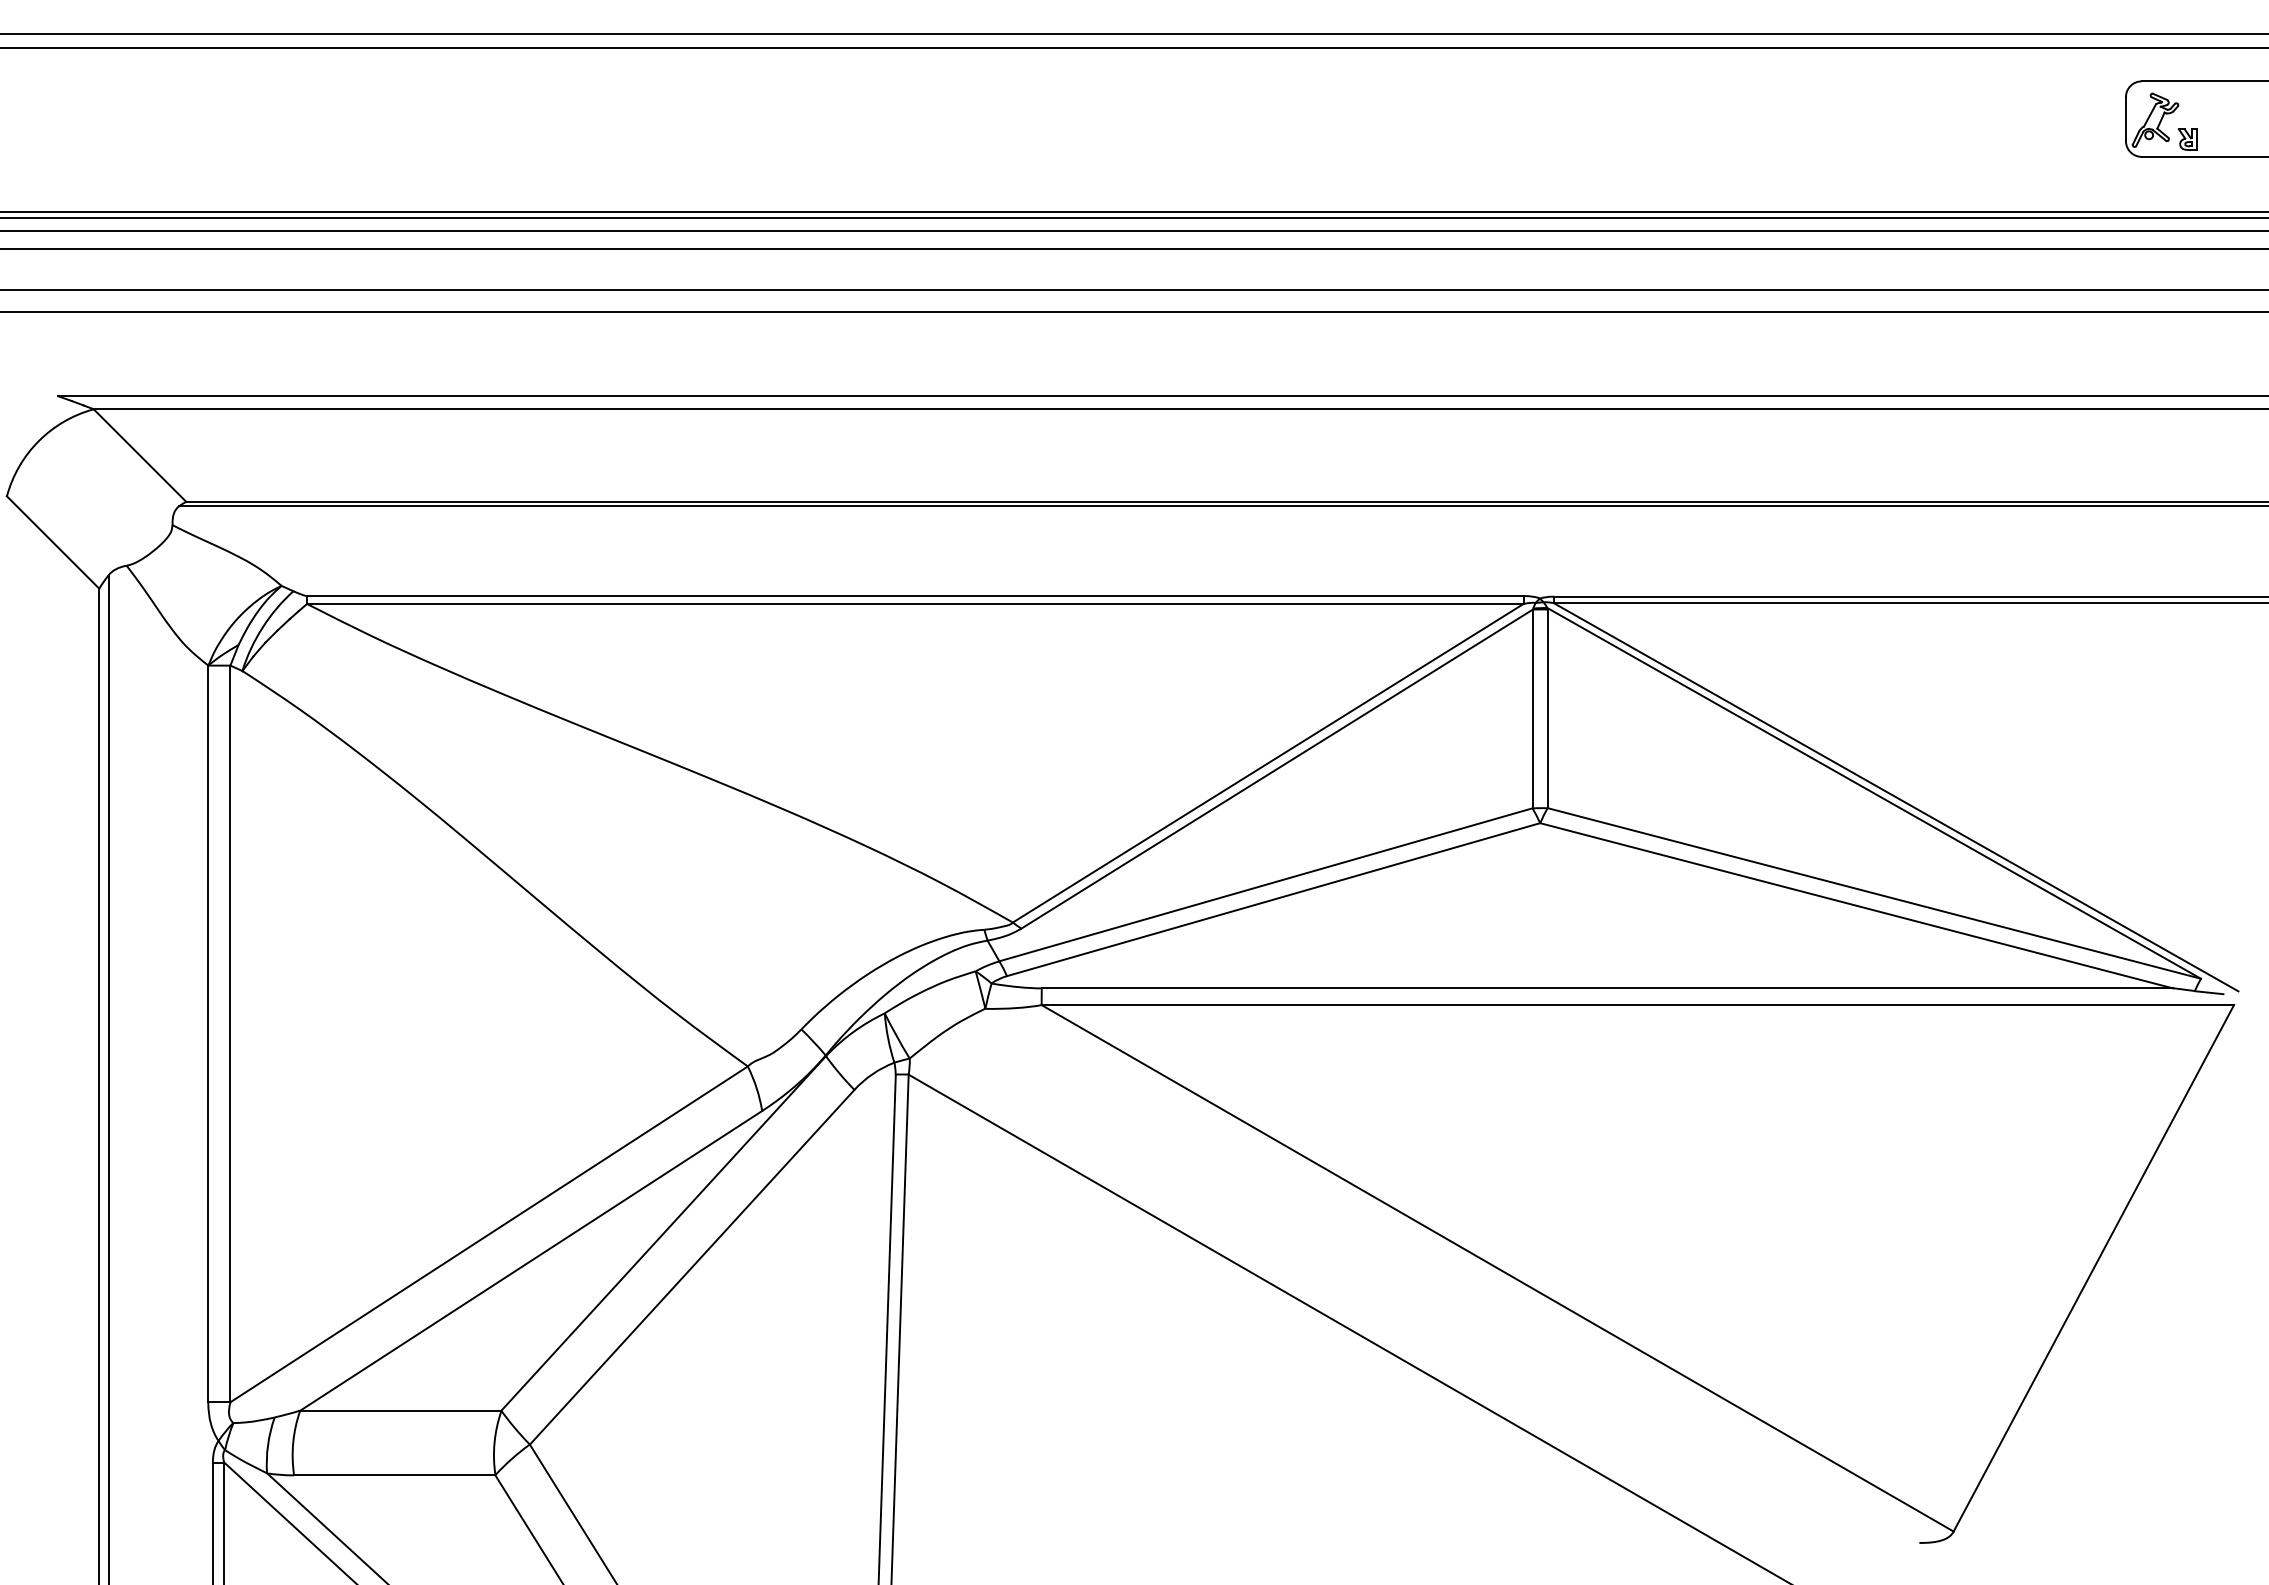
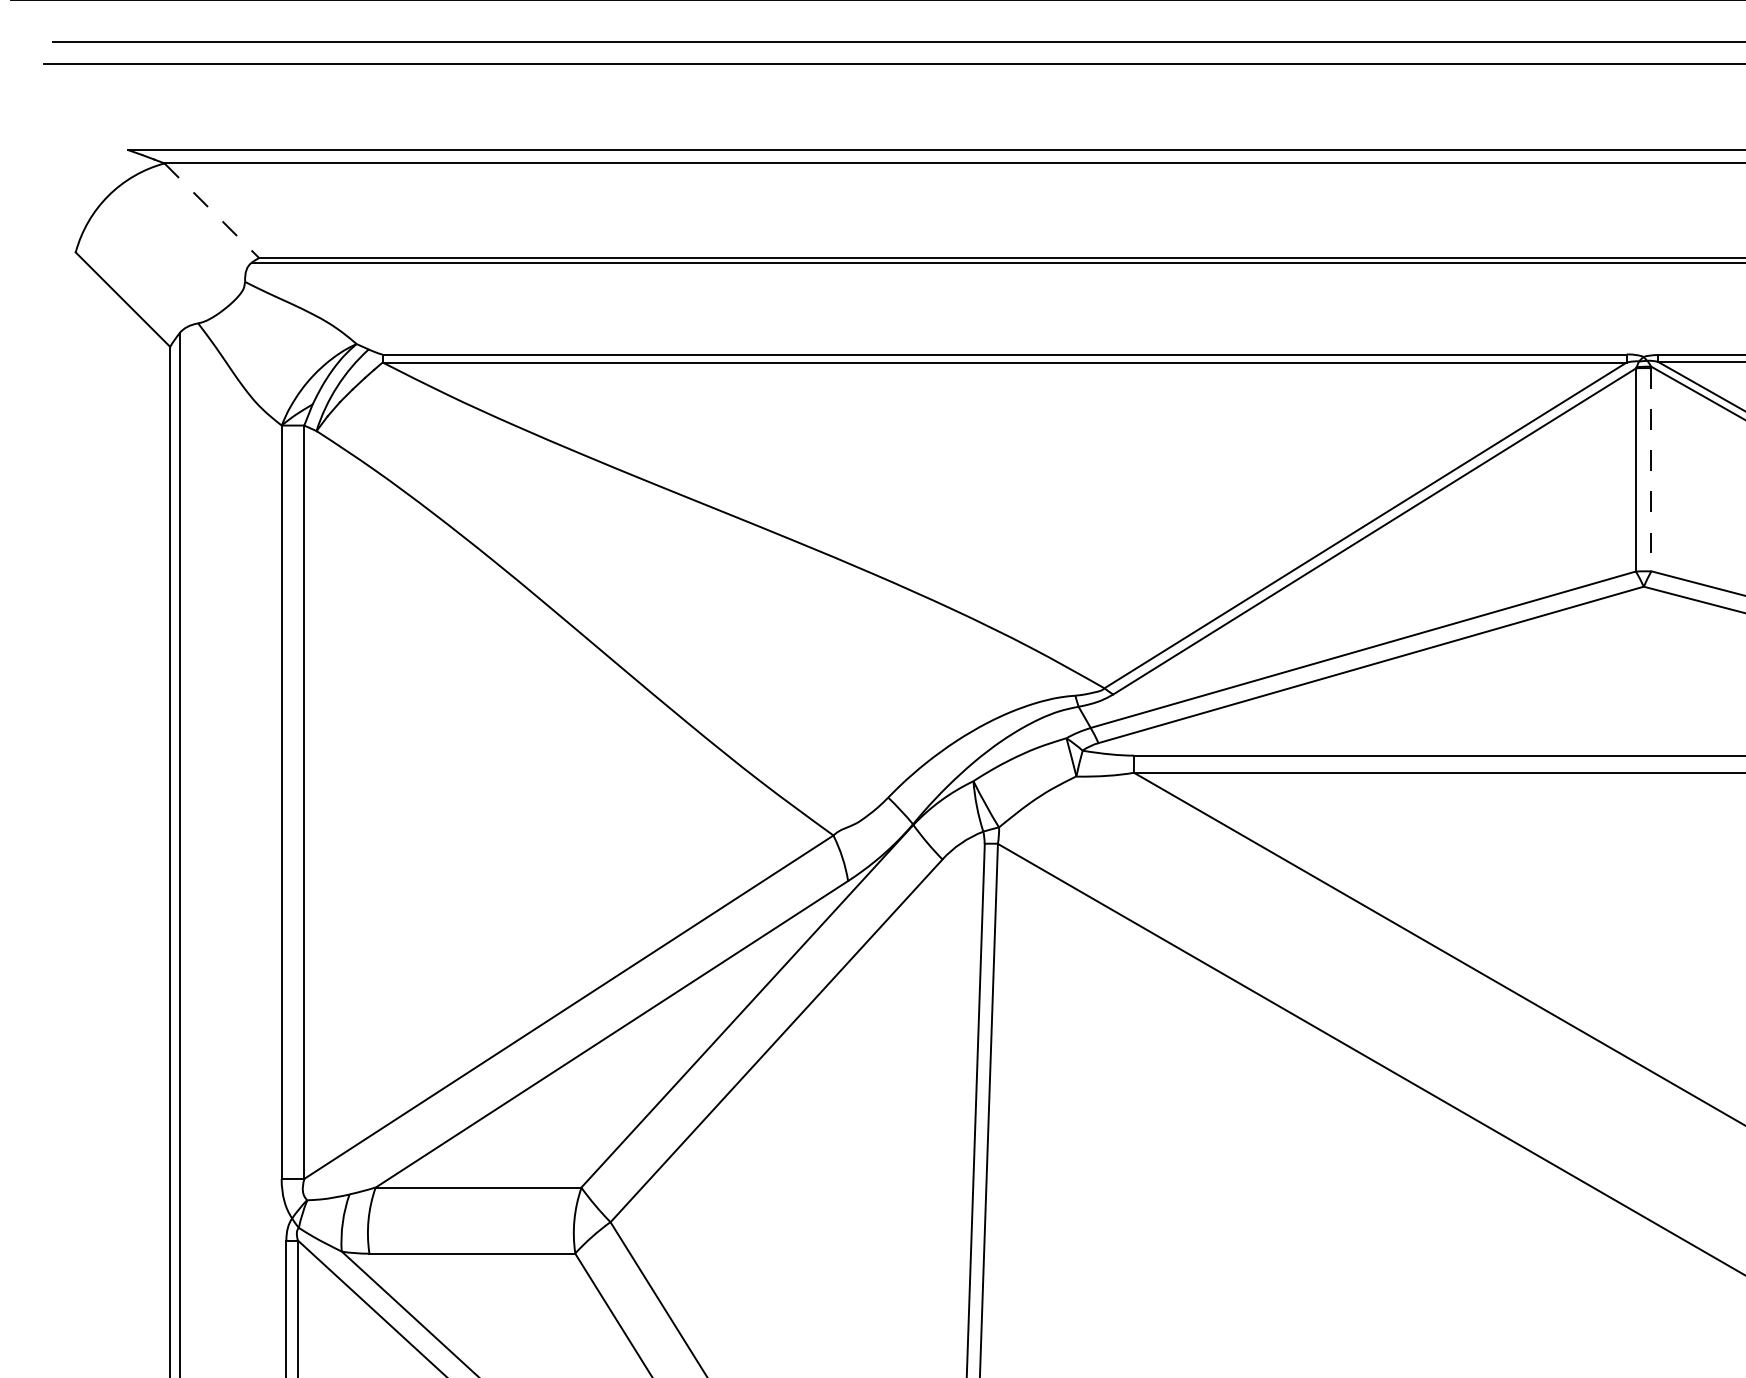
line: (140, 455) -> (212, 210), solid -> dashed
line: (1547, 709) -> (1651, 470), solid -> dashed

